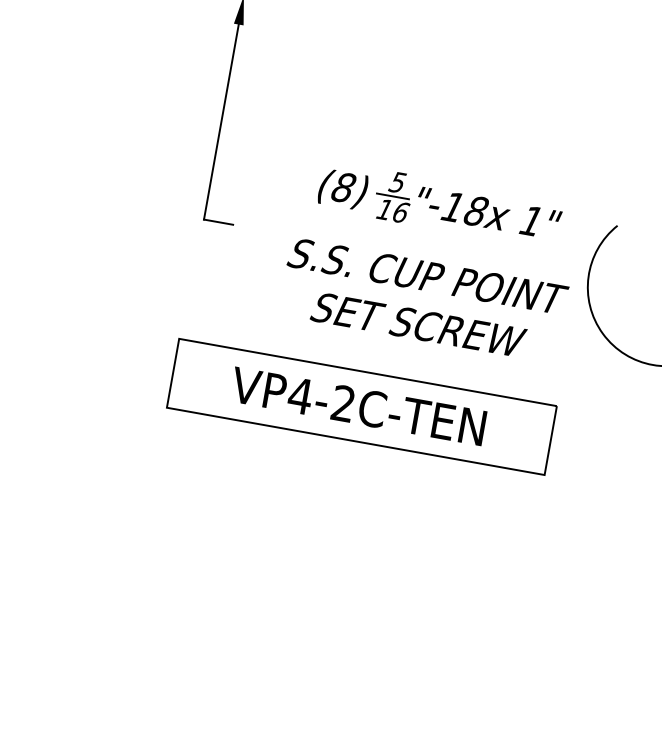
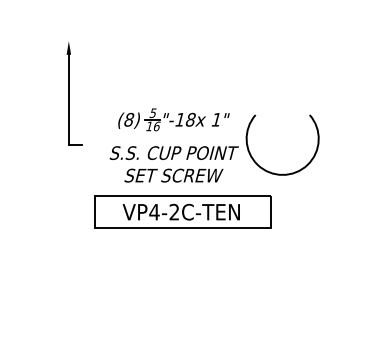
part: (361, 405) -> (182, 211), moved

